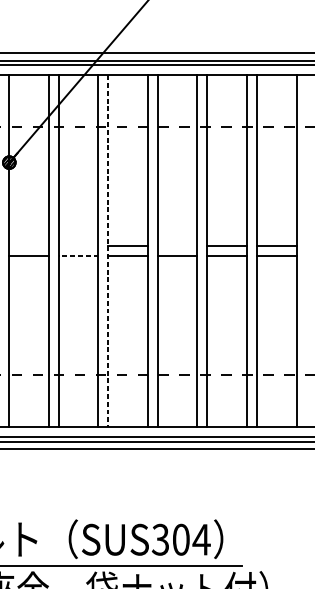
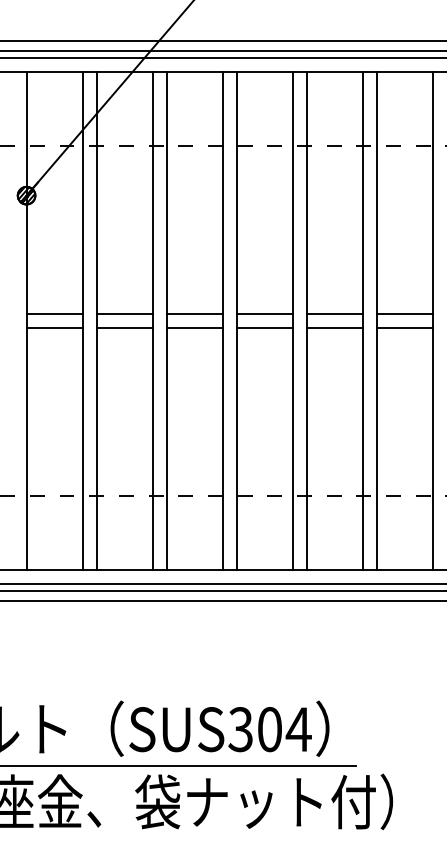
line: (29, 245) -> (54, 313), added
line: (78, 245) -> (124, 313), added
line: (177, 245) -> (264, 313), added
line: (108, 250) -> (166, 320), dashed -> solid
line: (78, 256) -> (124, 328), dashed -> solid

